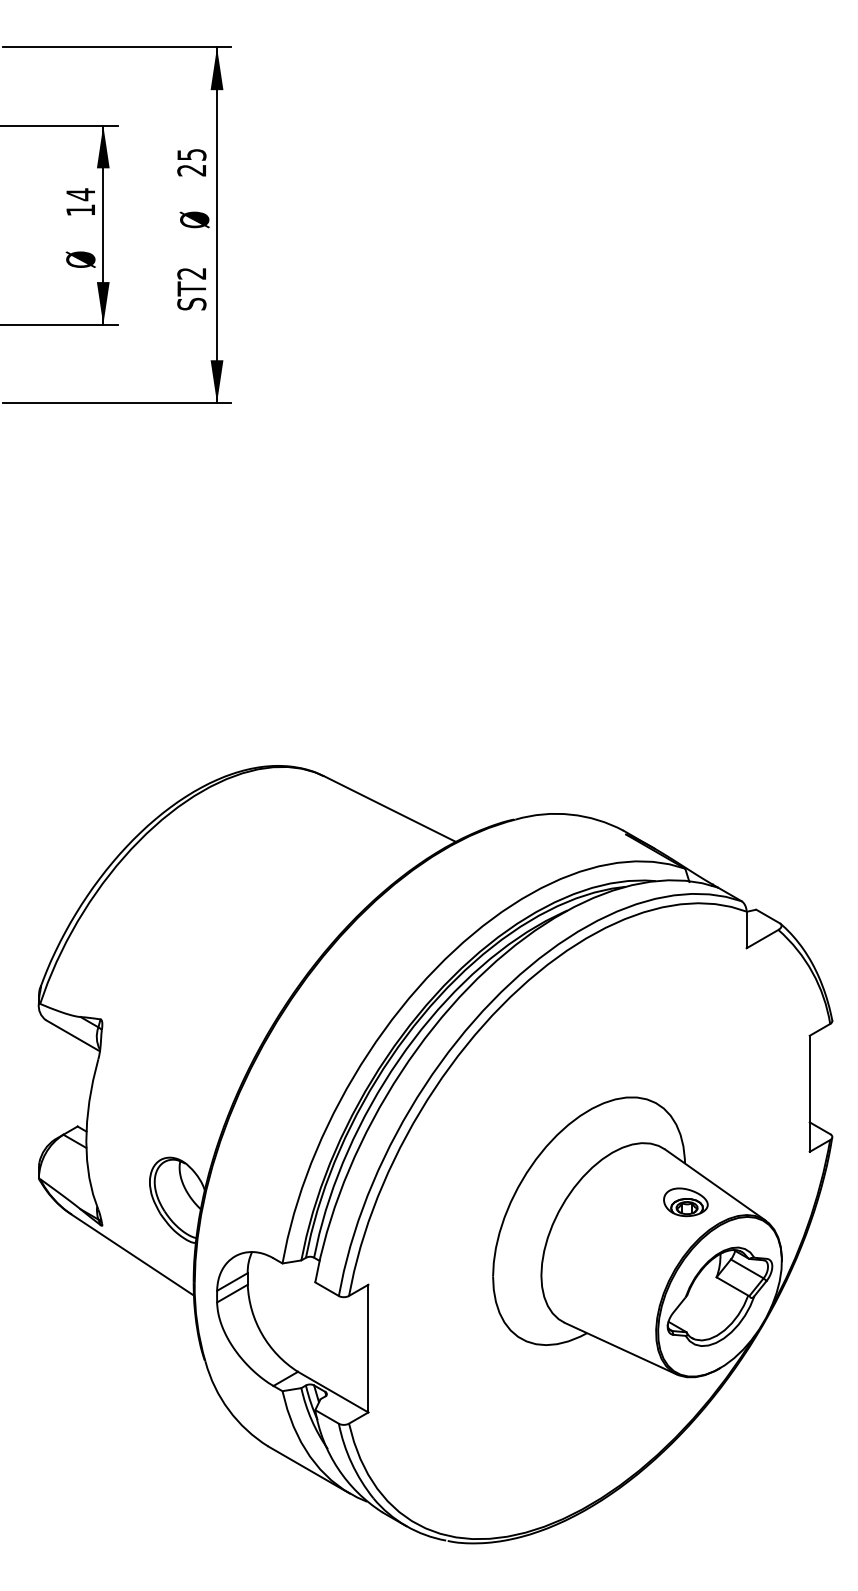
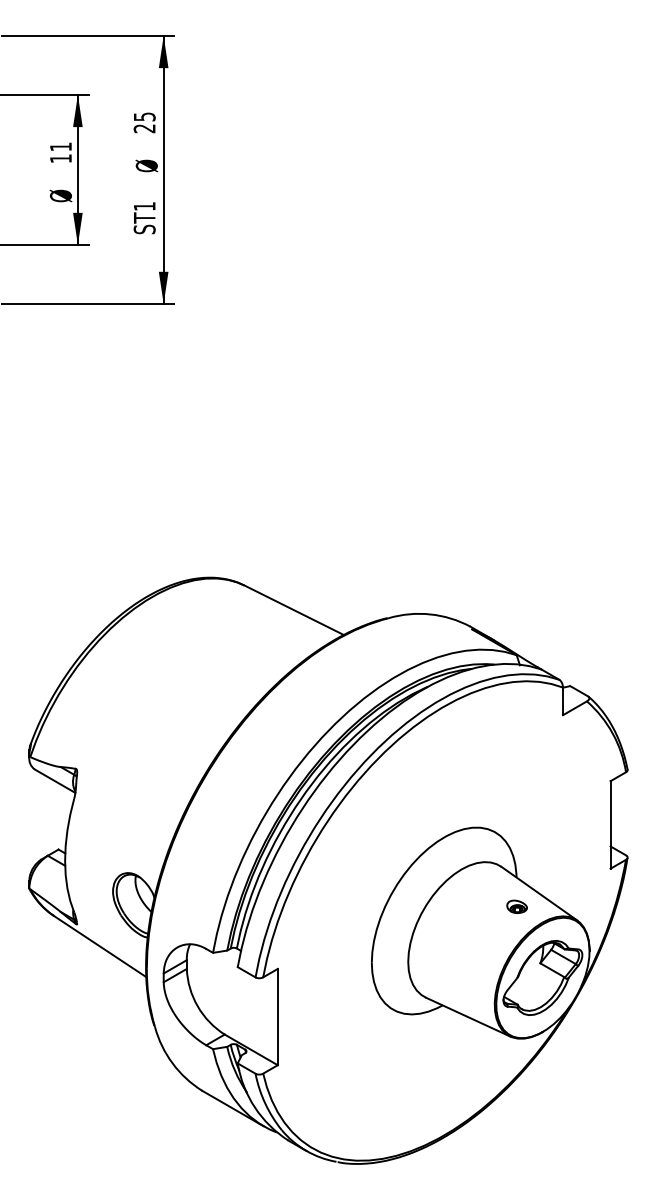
text: (80, 194) -> (60, 146), 14 -> 11
text: (191, 273) -> (144, 206), ST2 -> ST1
part: (684, 1201) -> (516, 906), size x0.6

